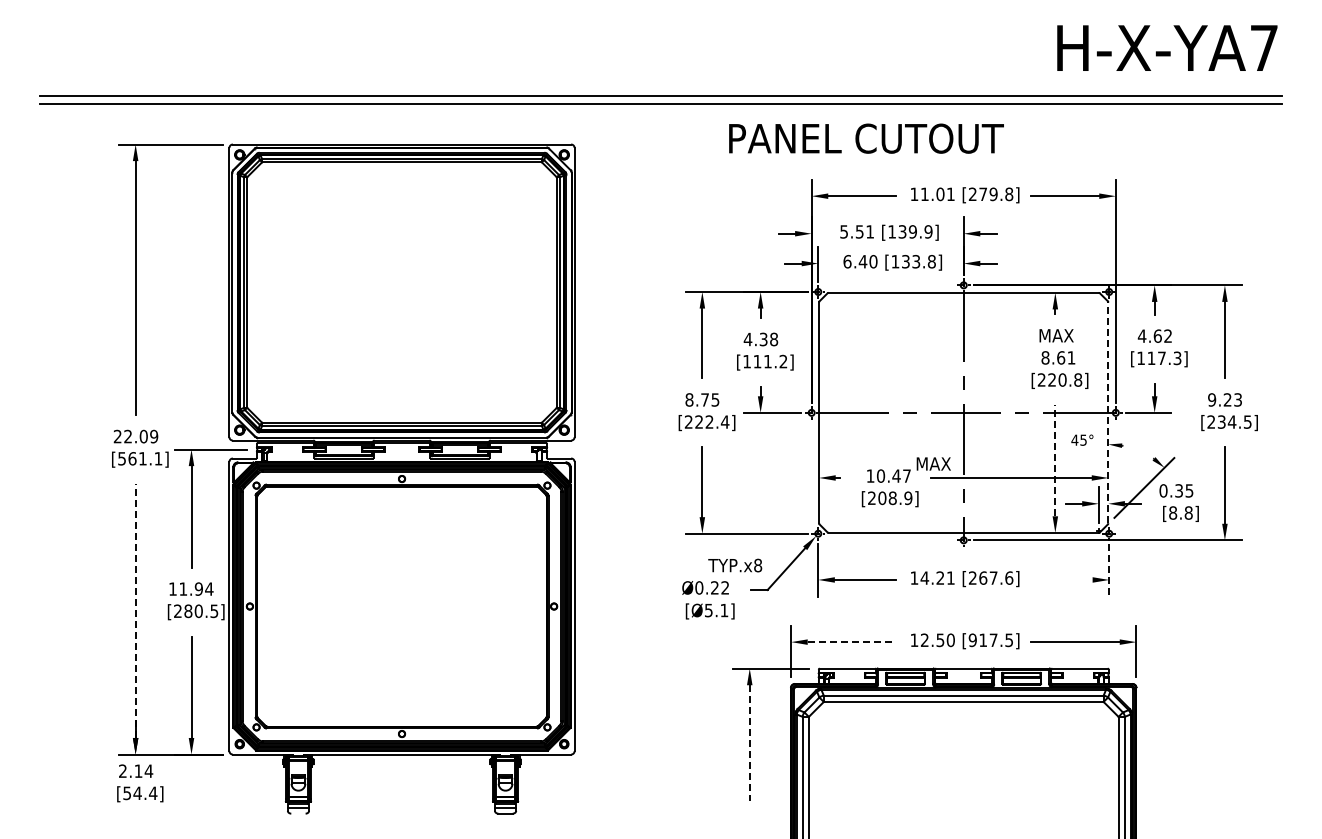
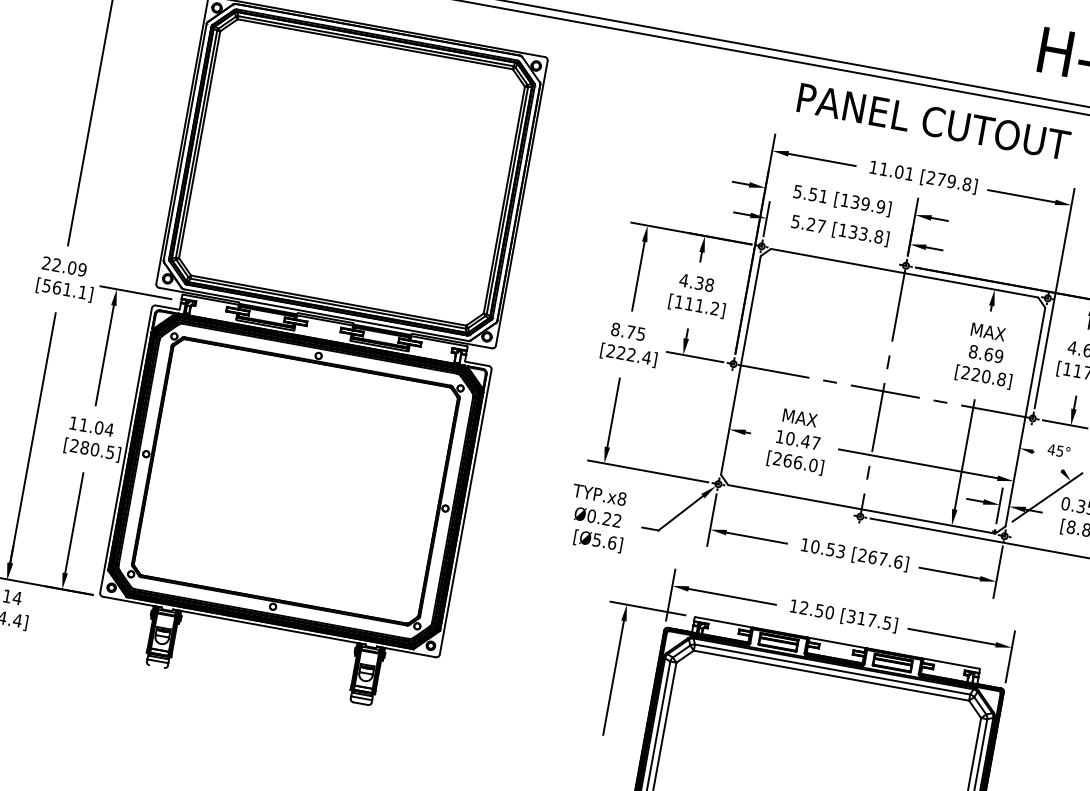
text: (866, 138) -> (933, 121), moved
text: (860, 261) -> (808, 223), 6.40 -> 5.27
text: (1071, 357) -> (999, 356), 8.61 -> 8.69
line: (1108, 412) -> (1025, 416), dashed -> solid
text: (1082, 439) -> (1059, 450), moved
line: (1055, 460) -> (964, 454), dashed -> solid
text: (933, 463) -> (799, 417), moved
text: (895, 498) -> (800, 463), [208.9] -> [266.0]
text: (735, 565) -> (599, 494), moved
line: (1109, 570) -> (998, 572), dashed -> solid
text: (937, 577) -> (827, 548), 14.21 -> 10.53
line: (1061, 579) -> (949, 572), added
text: (198, 588) -> (98, 427), 11.94 -> 11.04
text: (724, 610) -> (612, 542), [Ø5.1] -> [Ø5.6]
line: (135, 611) -> (32, 438), dashed -> solid
text: (972, 639) -> (851, 615), [917.5] -> [317.5]
line: (852, 642) -> (732, 597), dashed -> solid
line: (749, 743) -> (613, 678), dashed -> solid

